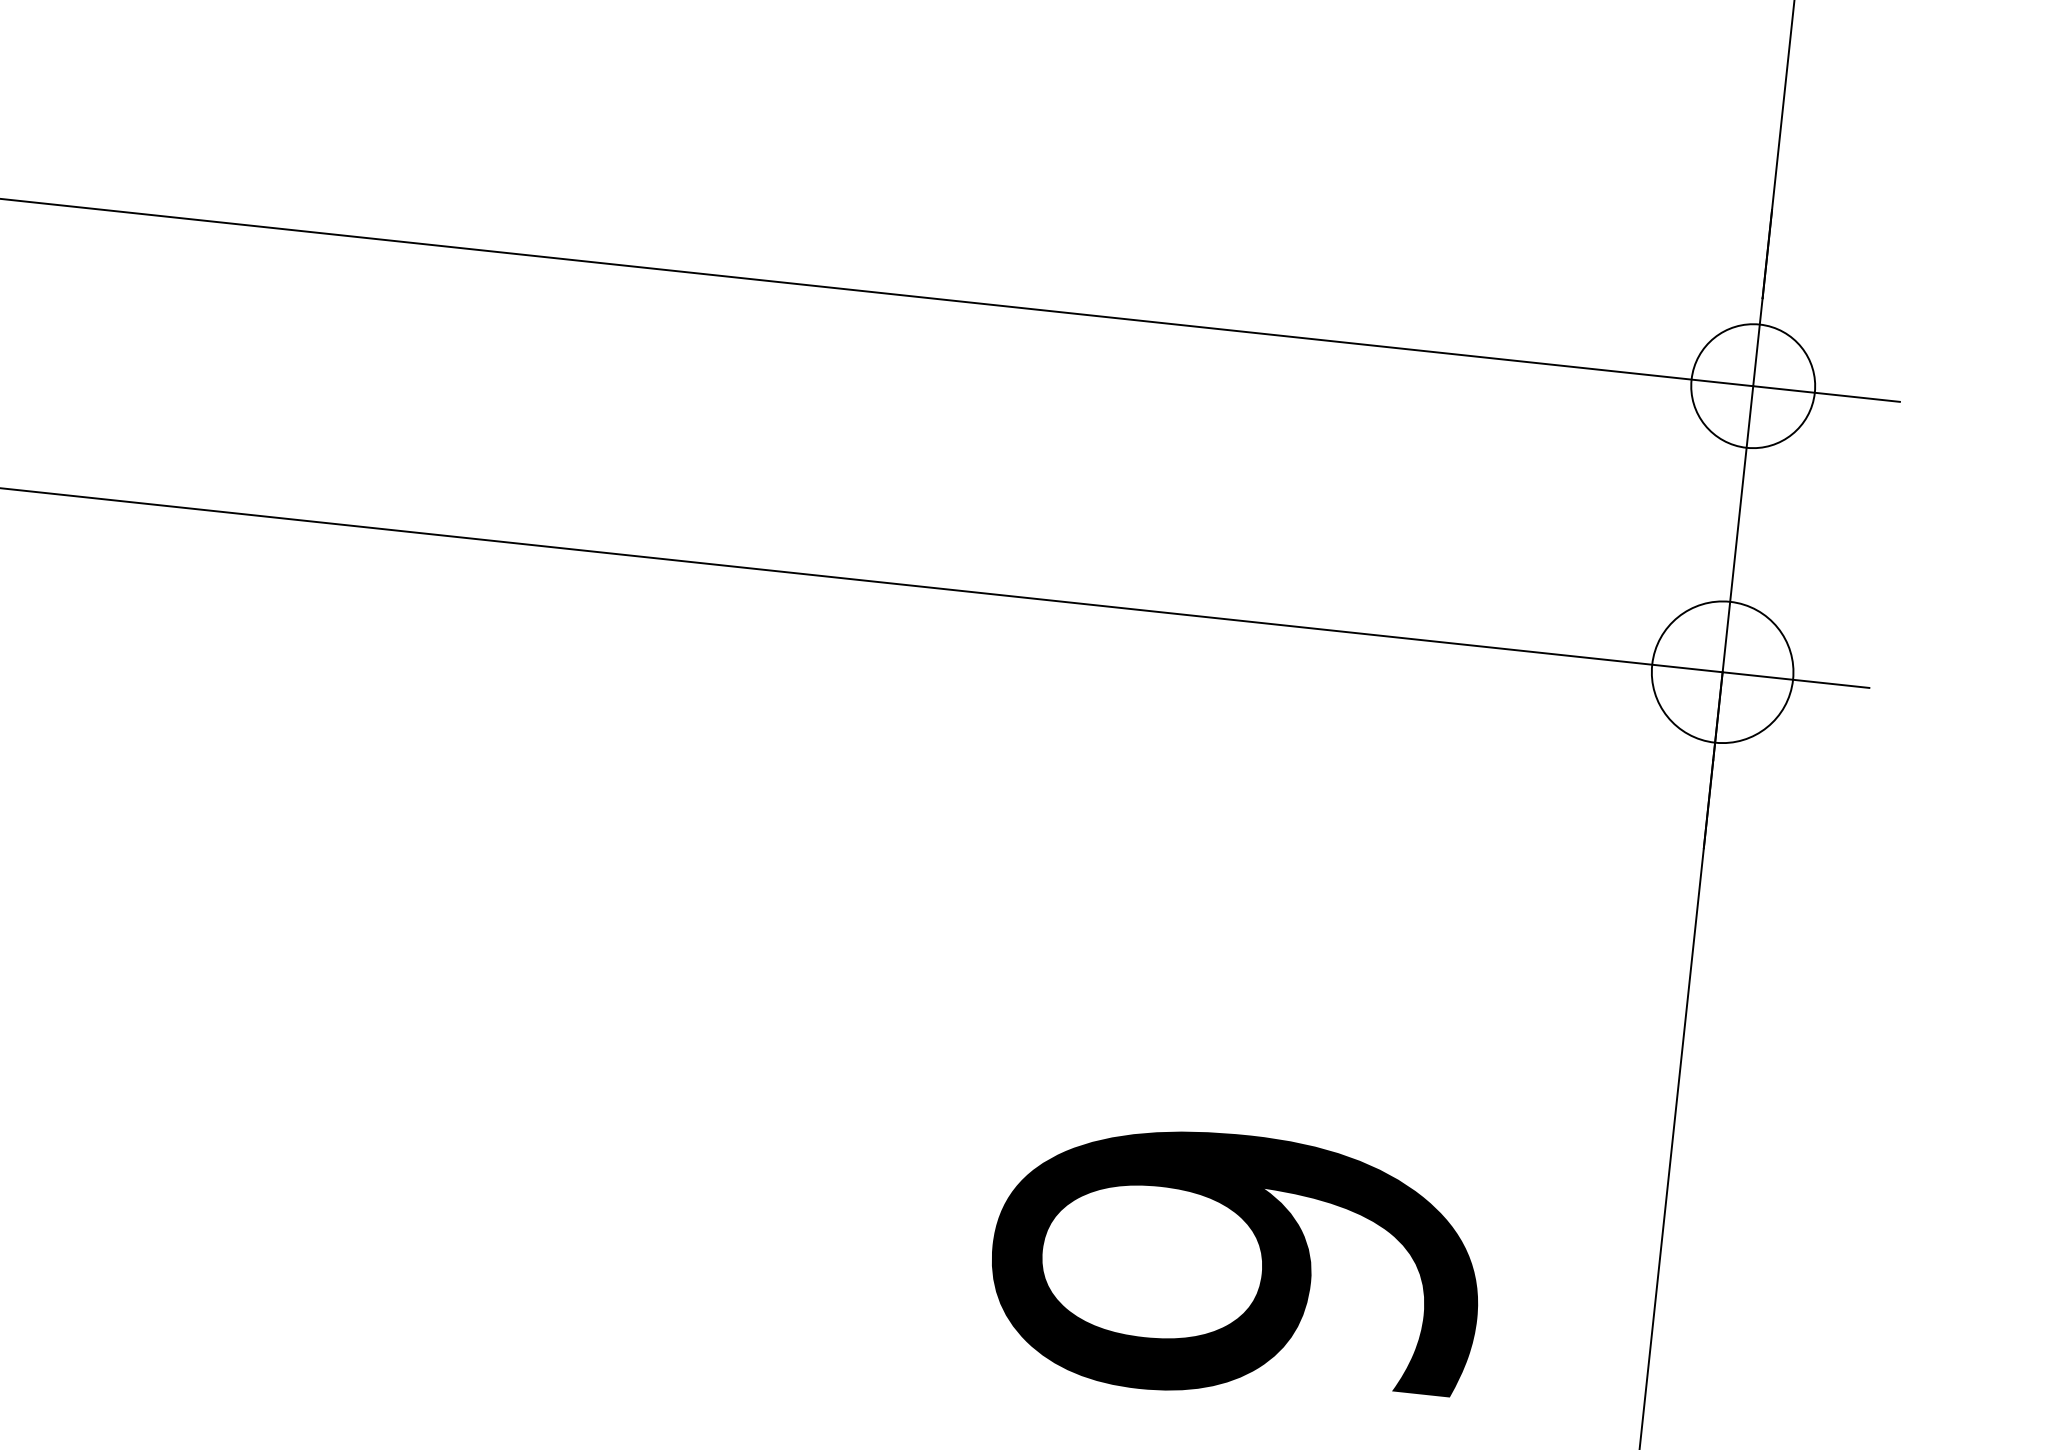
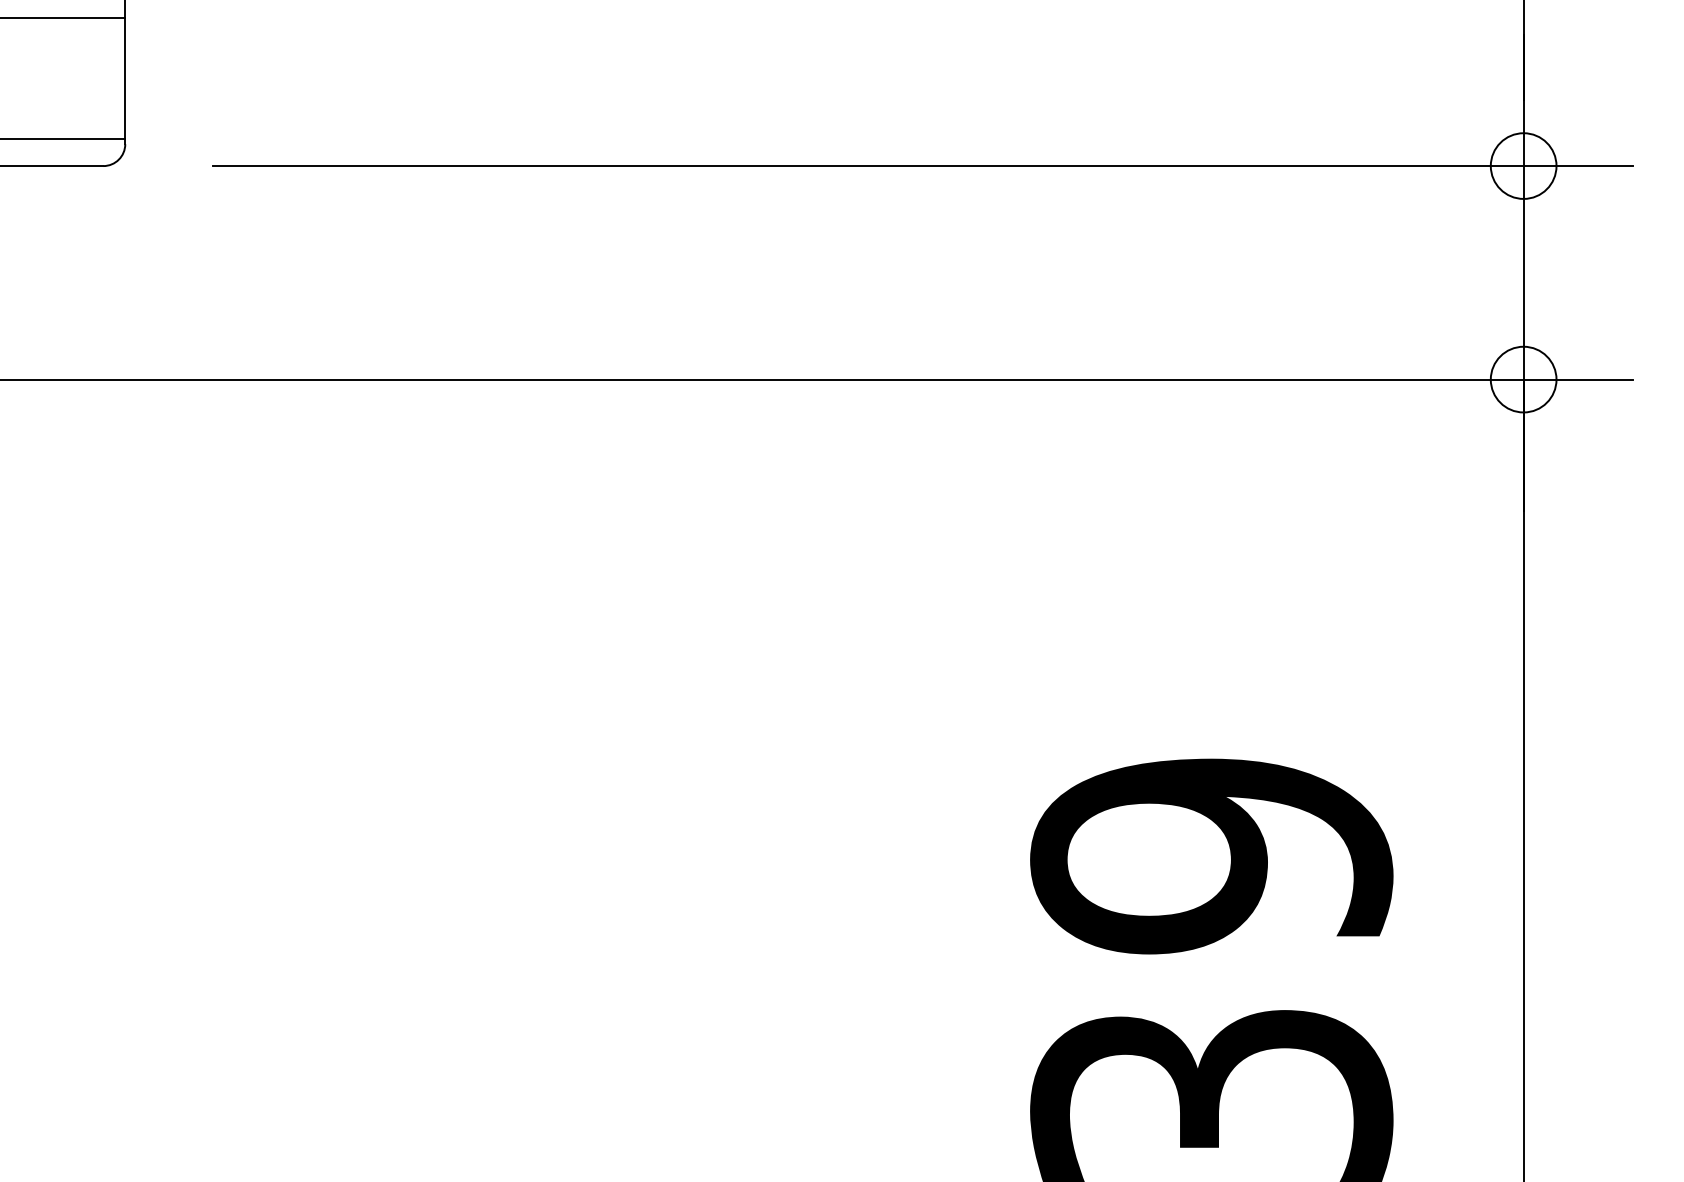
circle: (1753, 385) -> (1523, 165), size x0.71
circle: (1722, 672) -> (1523, 379), size x0.62

